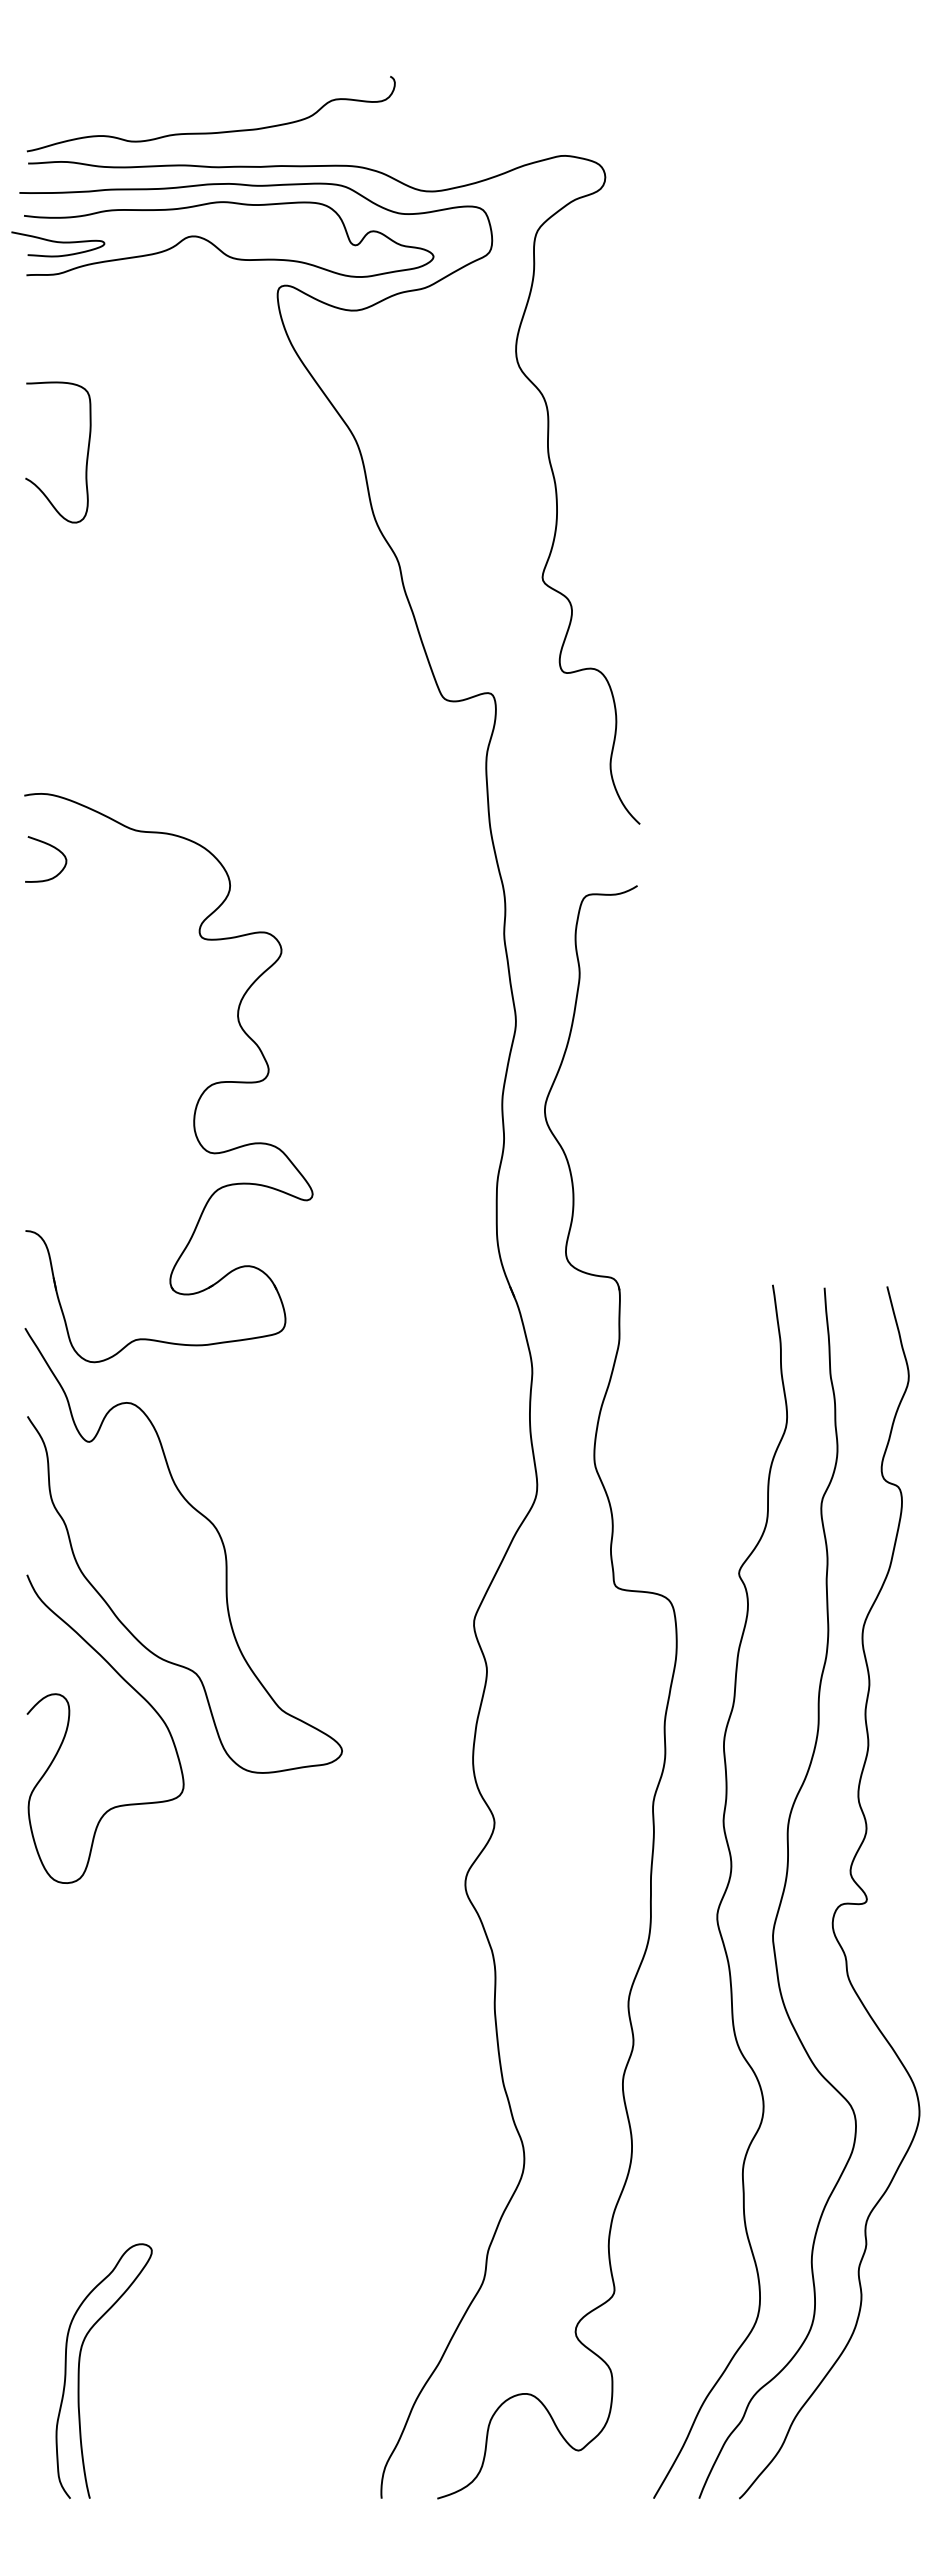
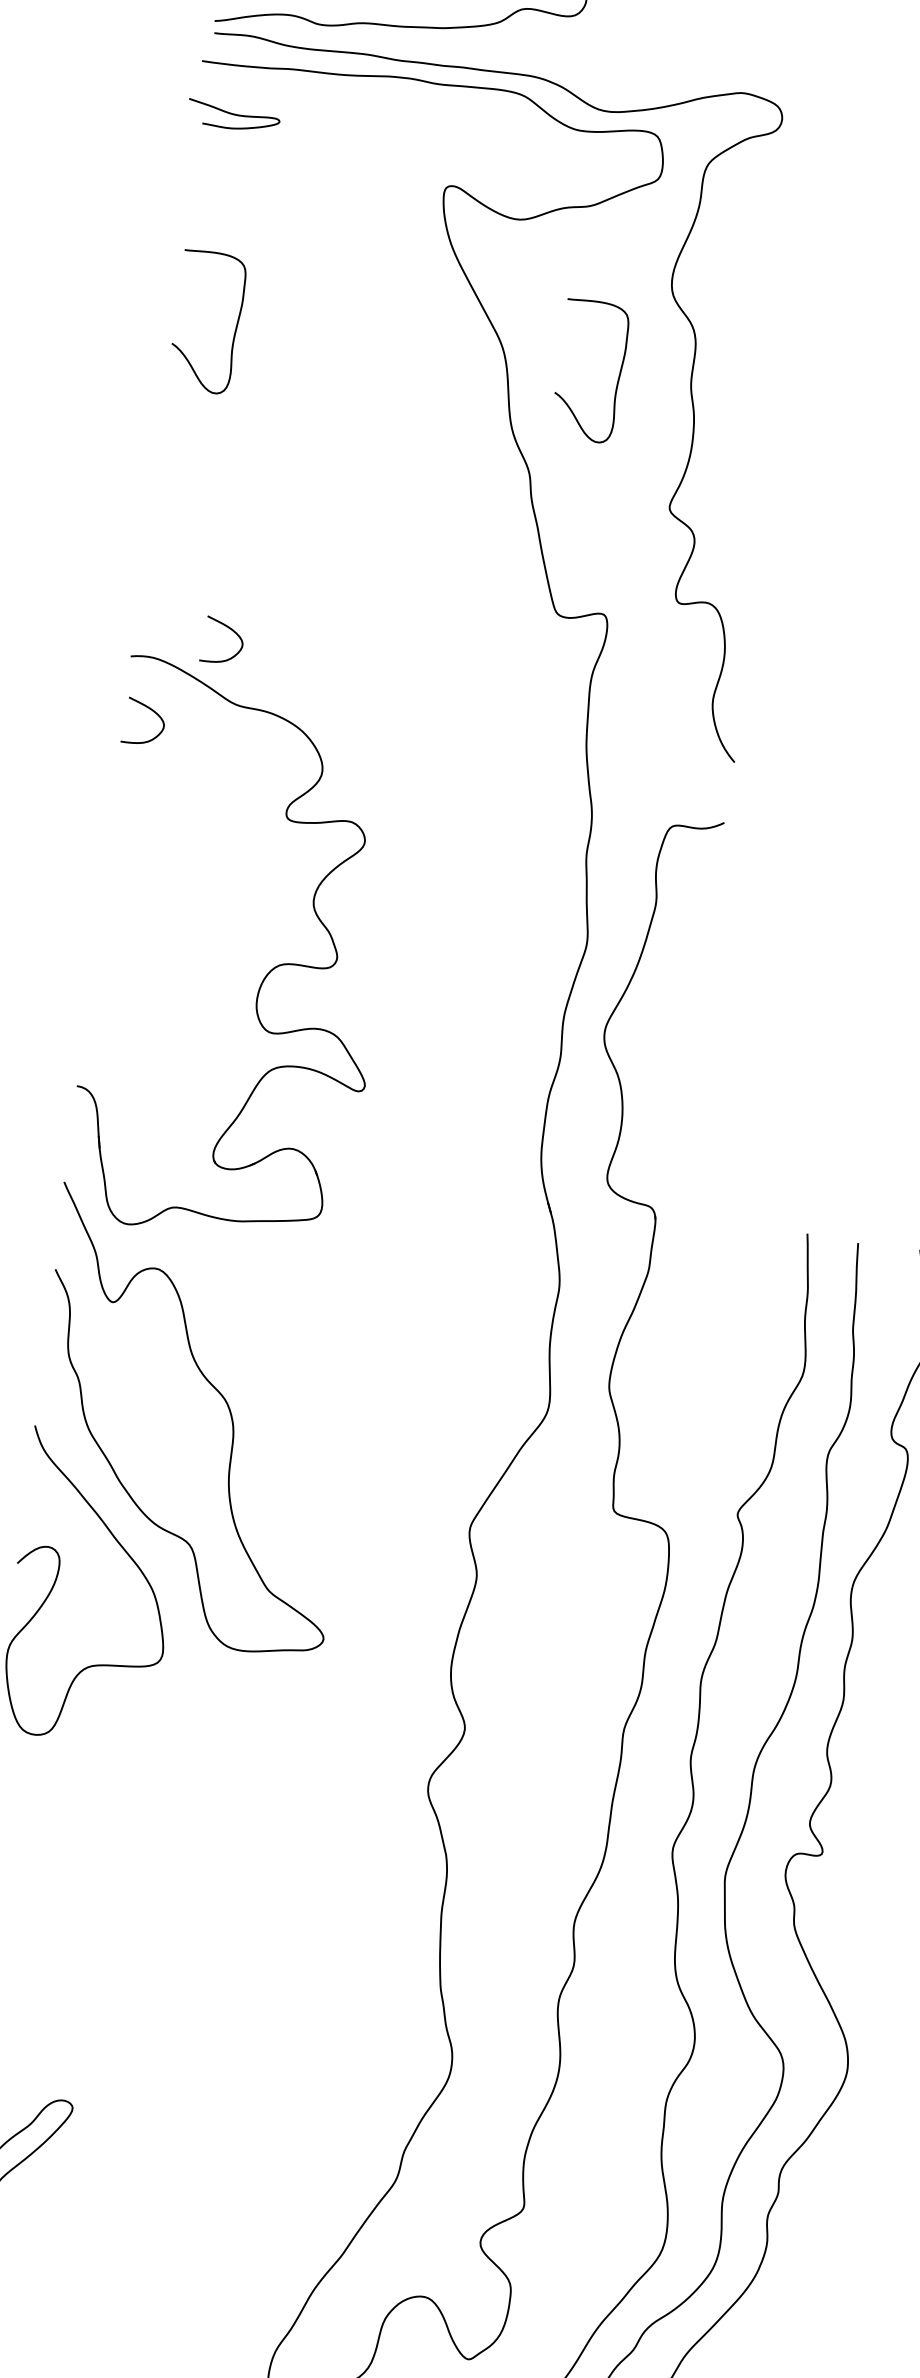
curve: (223, 251) -> (396, 144), removed
curve: (474, 455) -> (617, 377), added
curve: (120, 756) -> (230, 629), added

